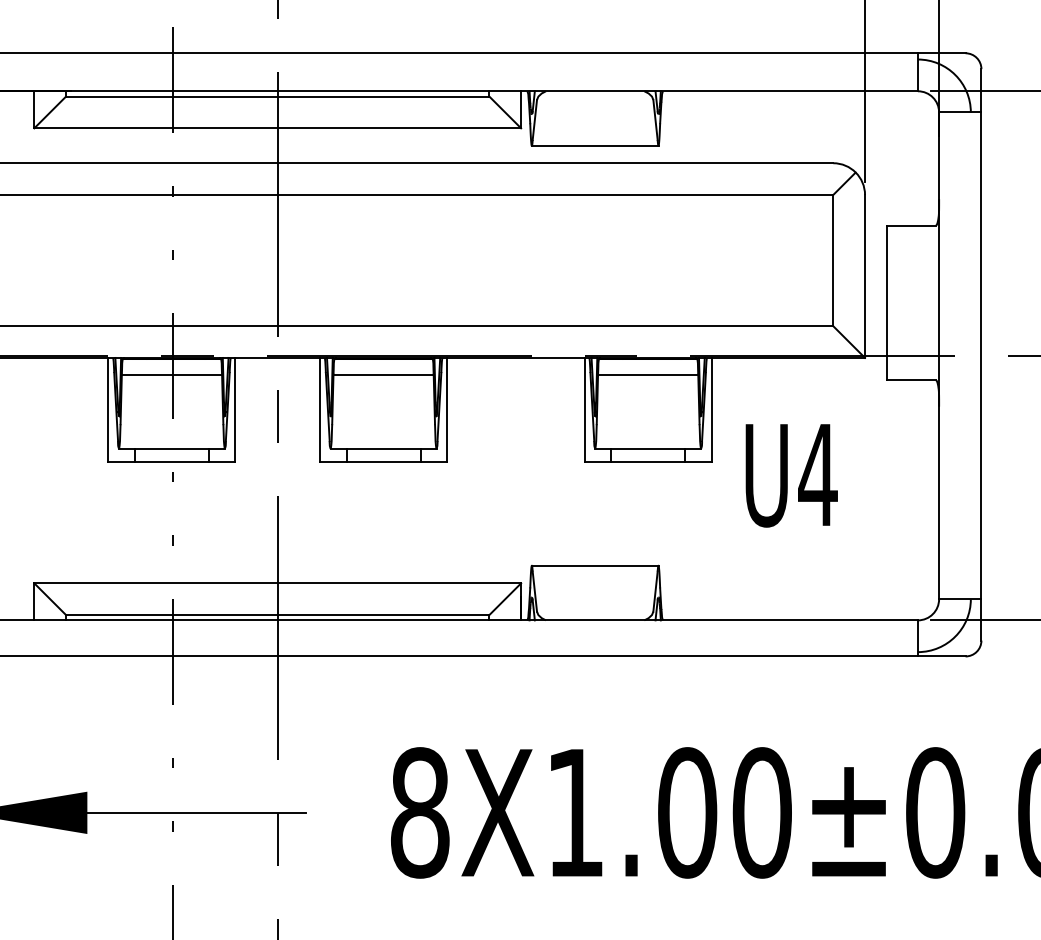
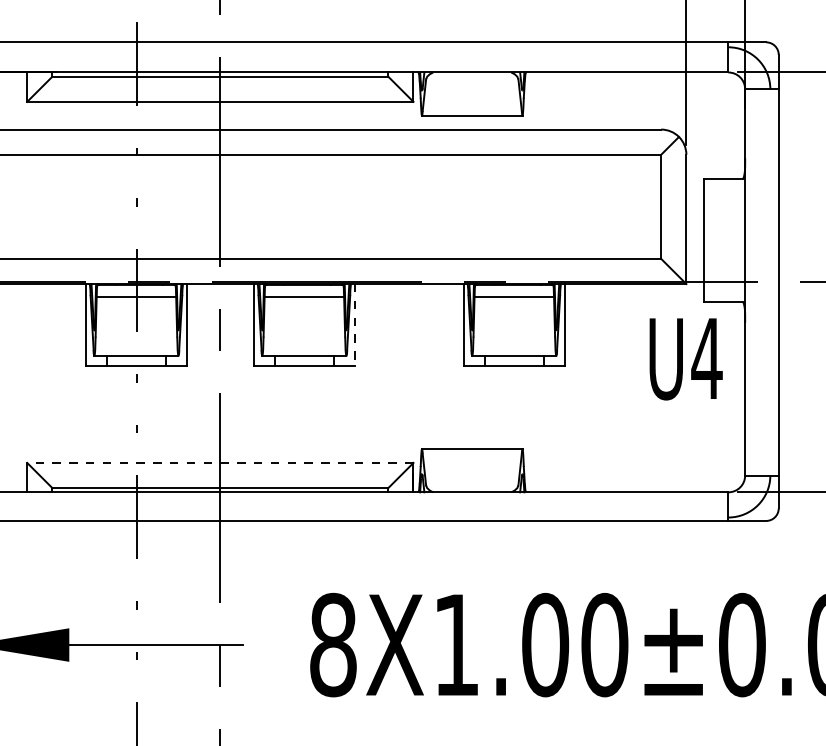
line: (447, 409) -> (355, 324), solid -> dashed
text: (791, 475) -> (685, 359), moved
line: (277, 583) -> (220, 463), solid -> dashed

